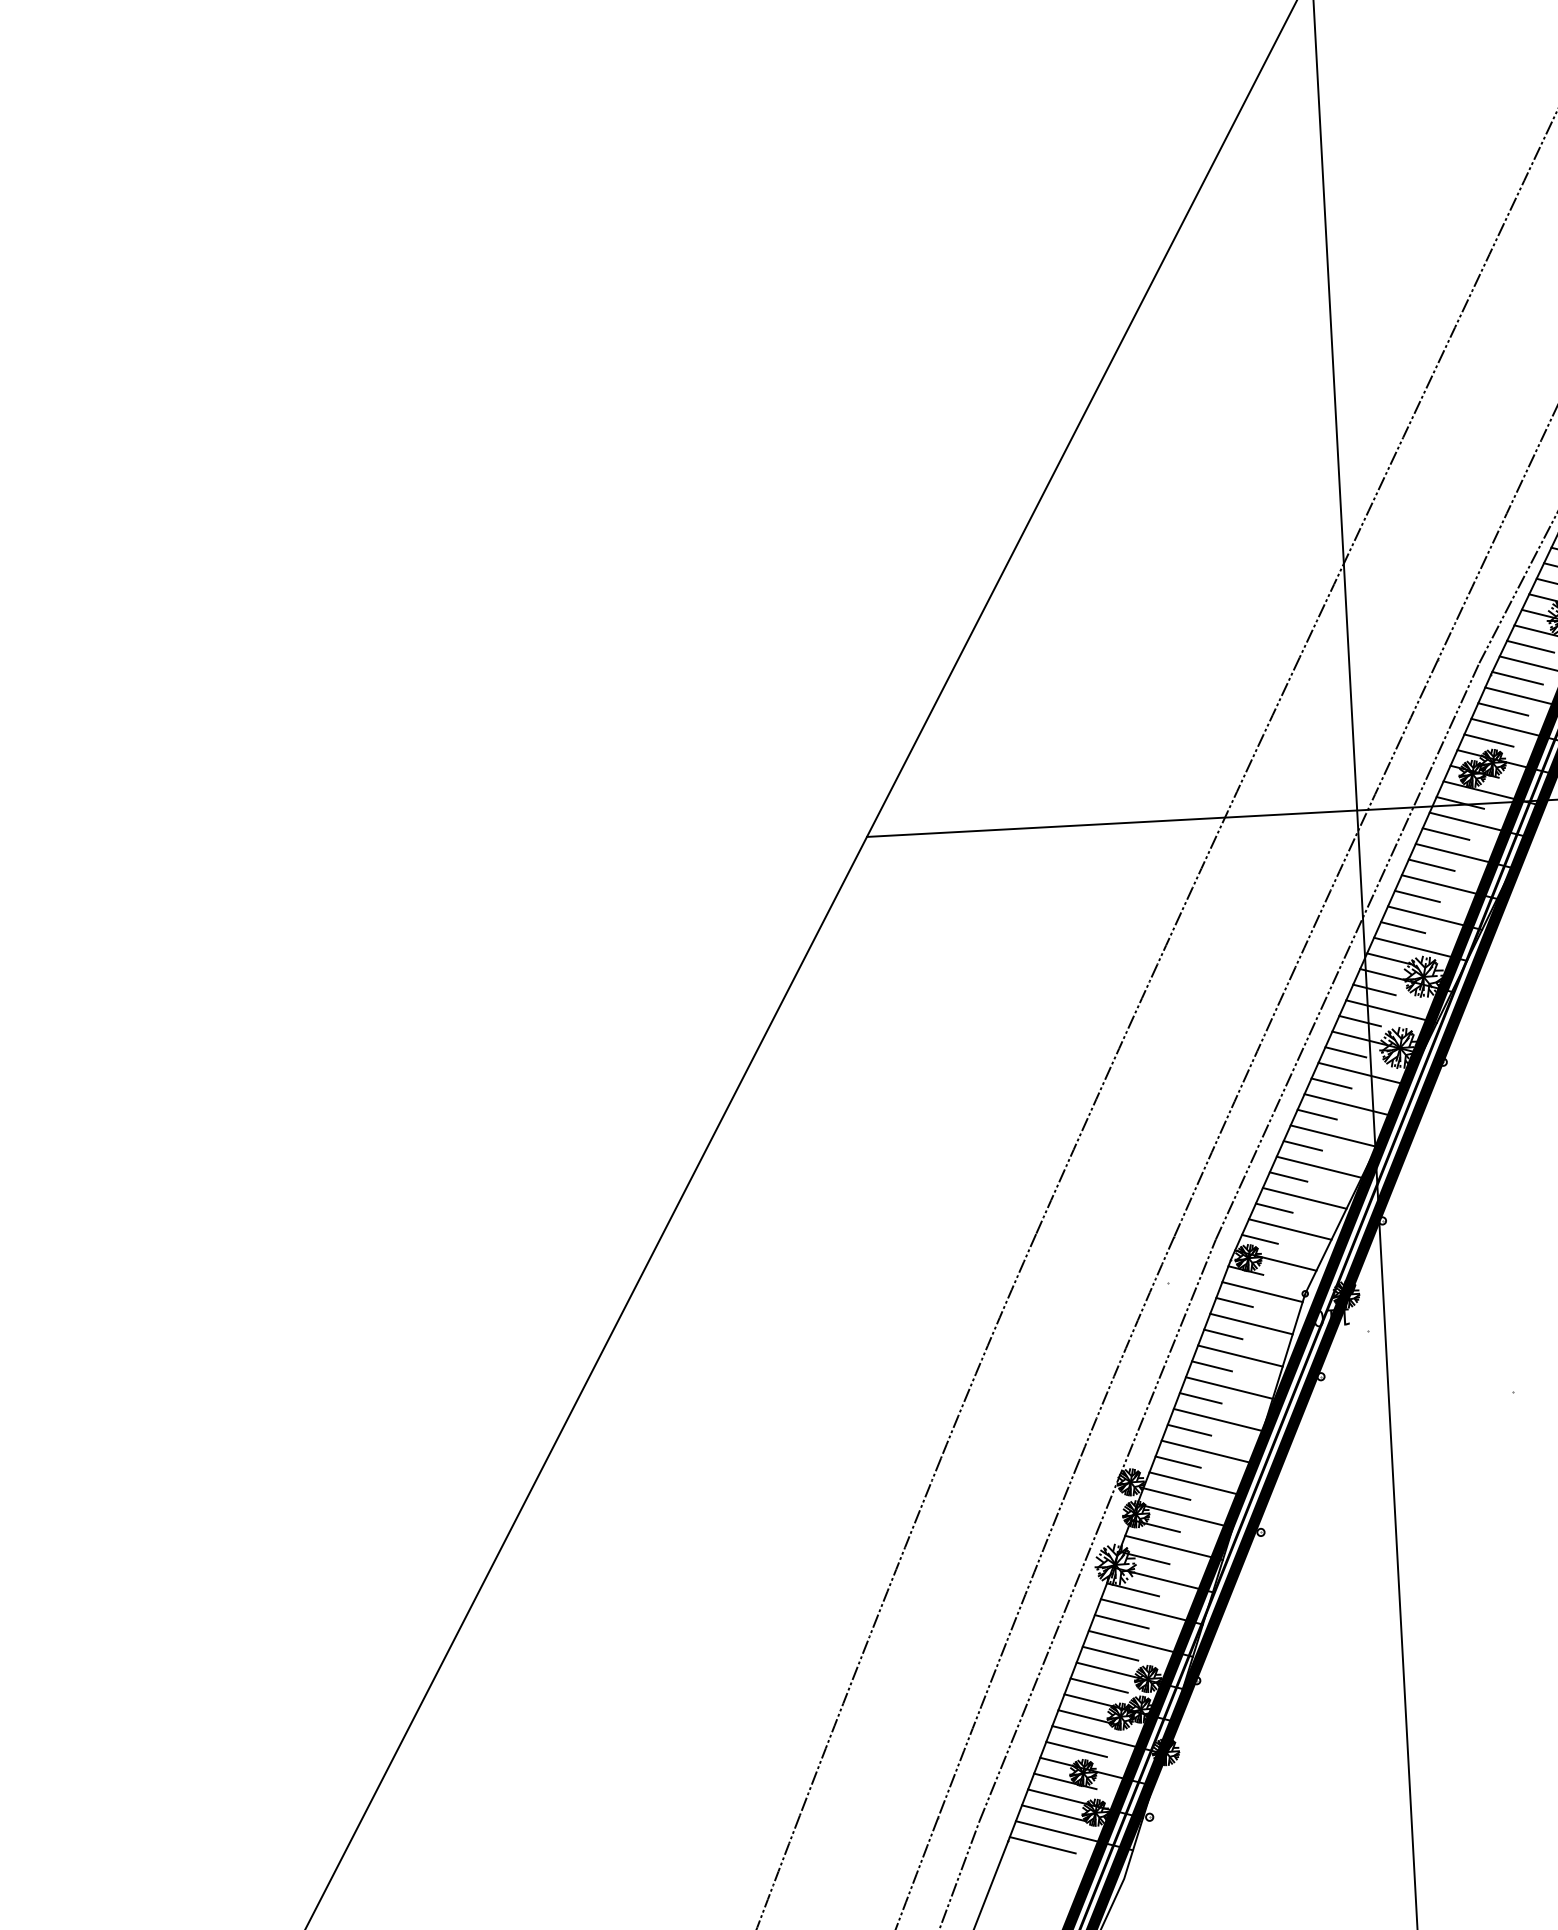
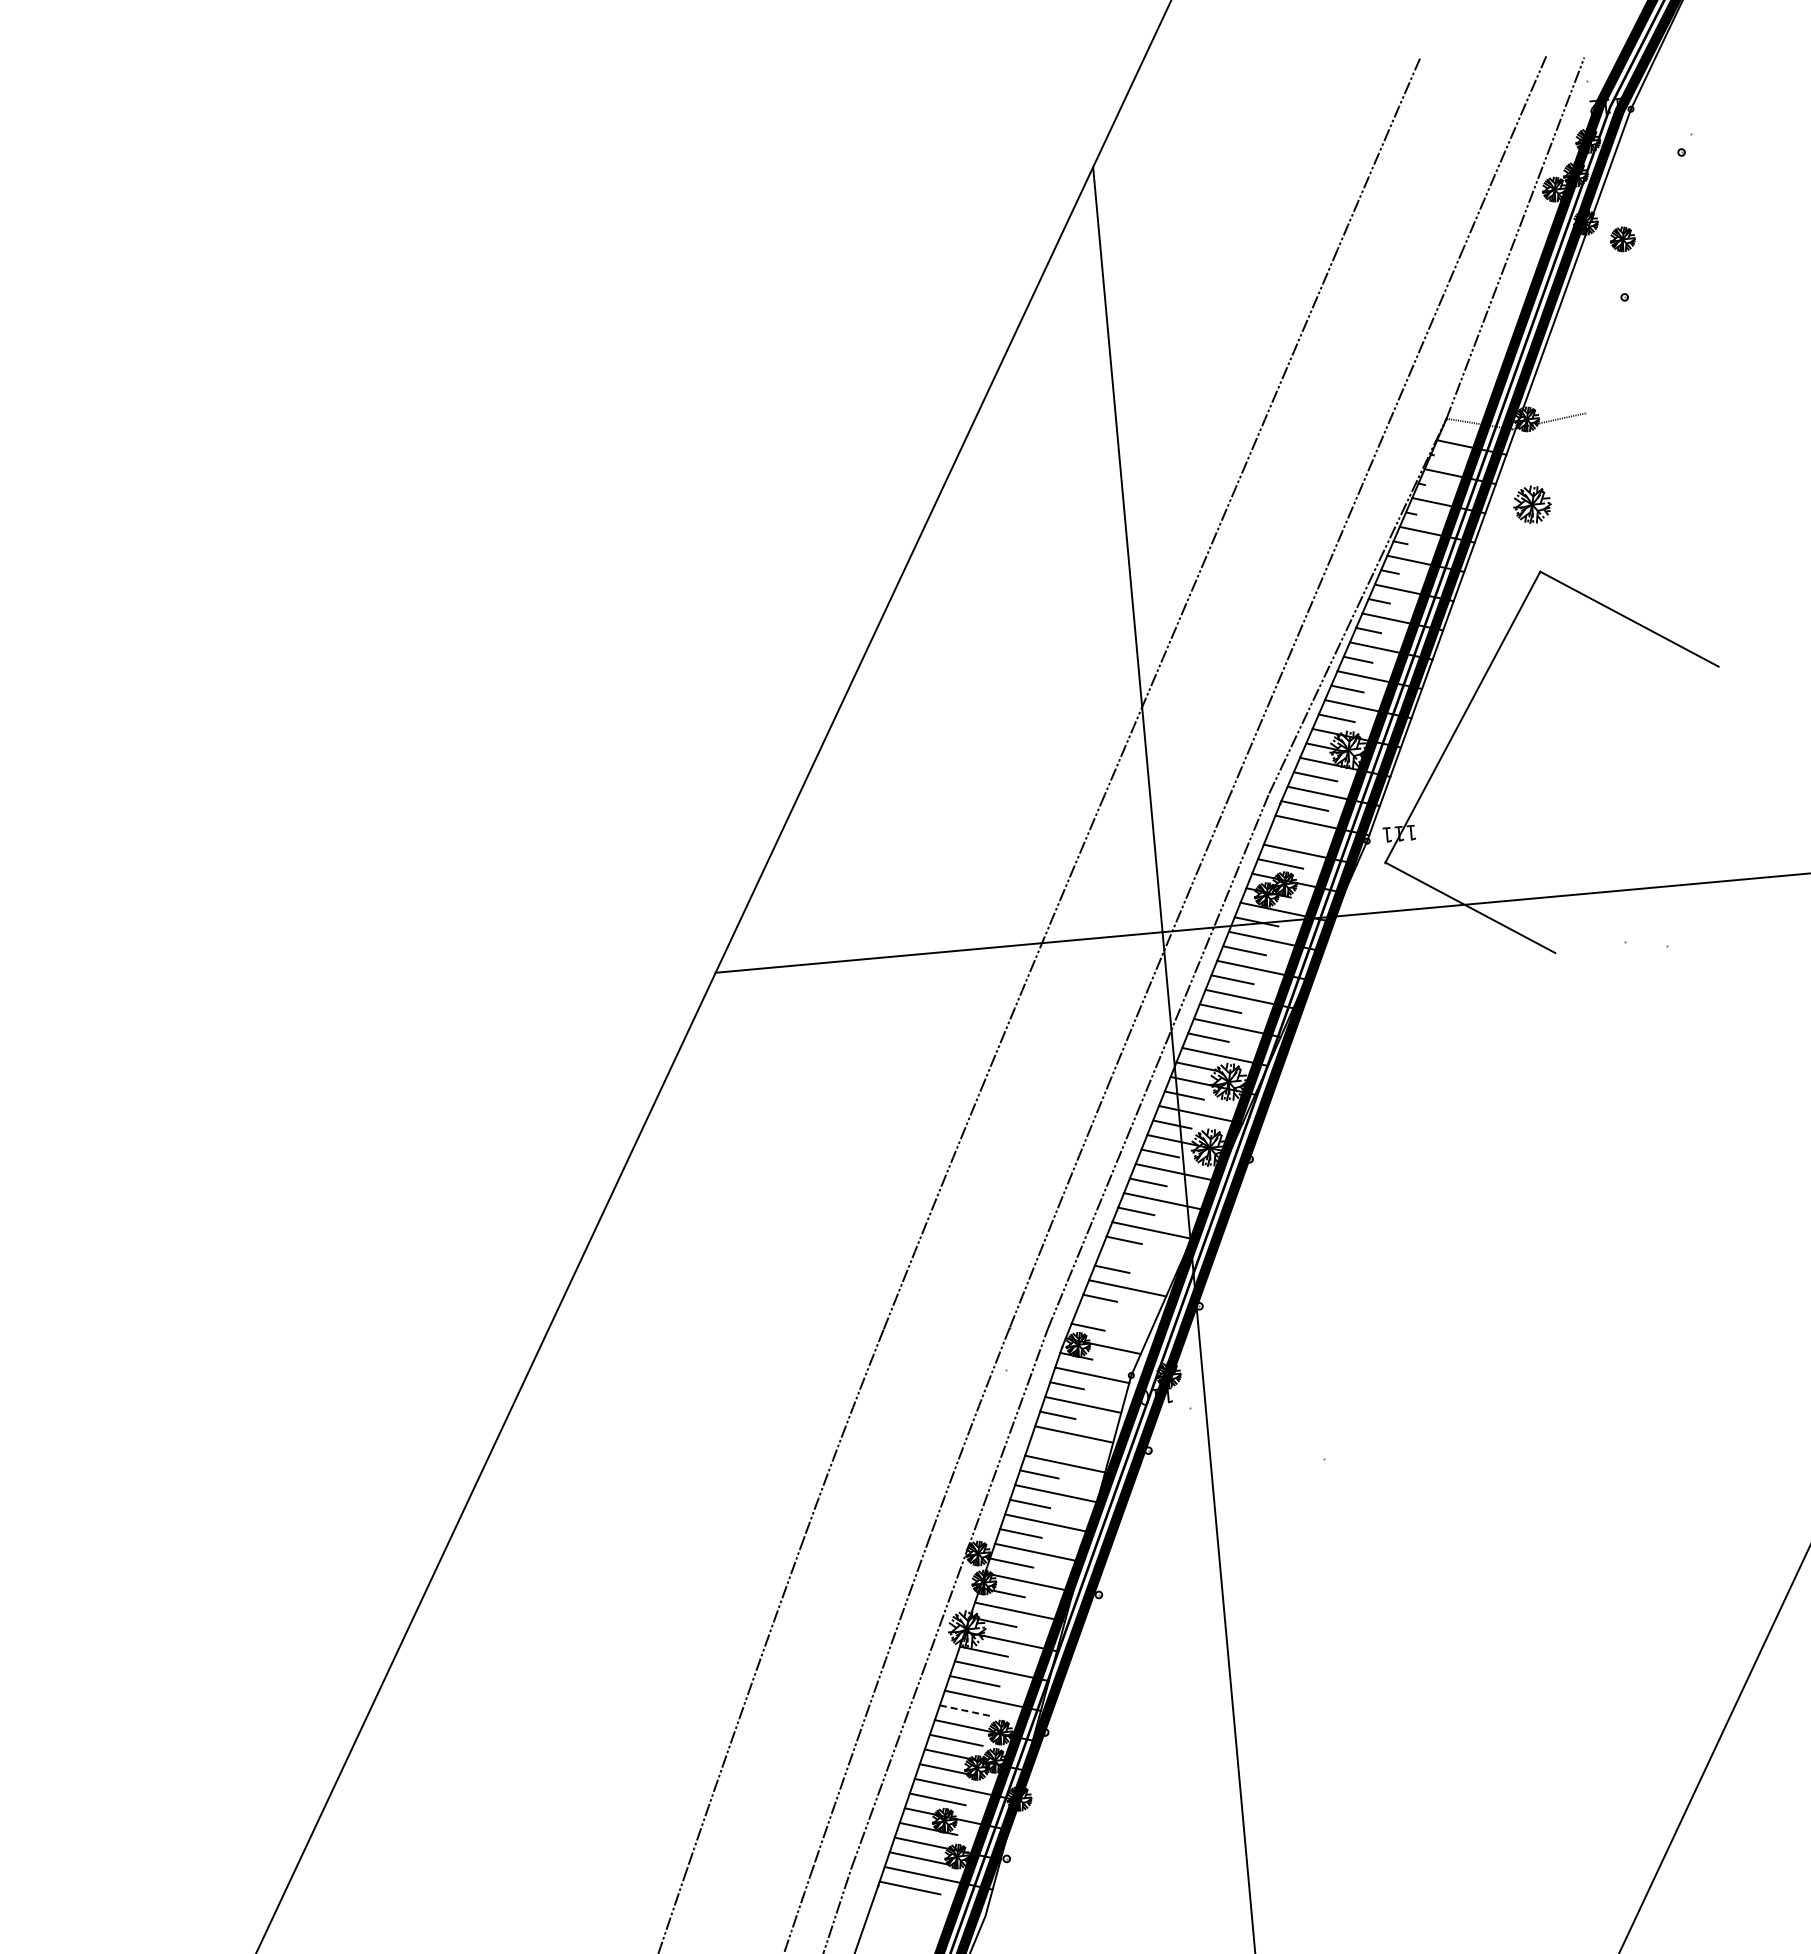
line: (1503, 708) -> (1292, 834), removed
line: (1318, 1167) -> (1139, 1259), removed
line: (1290, 1229) -> (1115, 1317), removed
line: (1211, 1365) -> (1048, 1444), removed
line: (1110, 1653) -> (965, 1710), solid -> dashed

